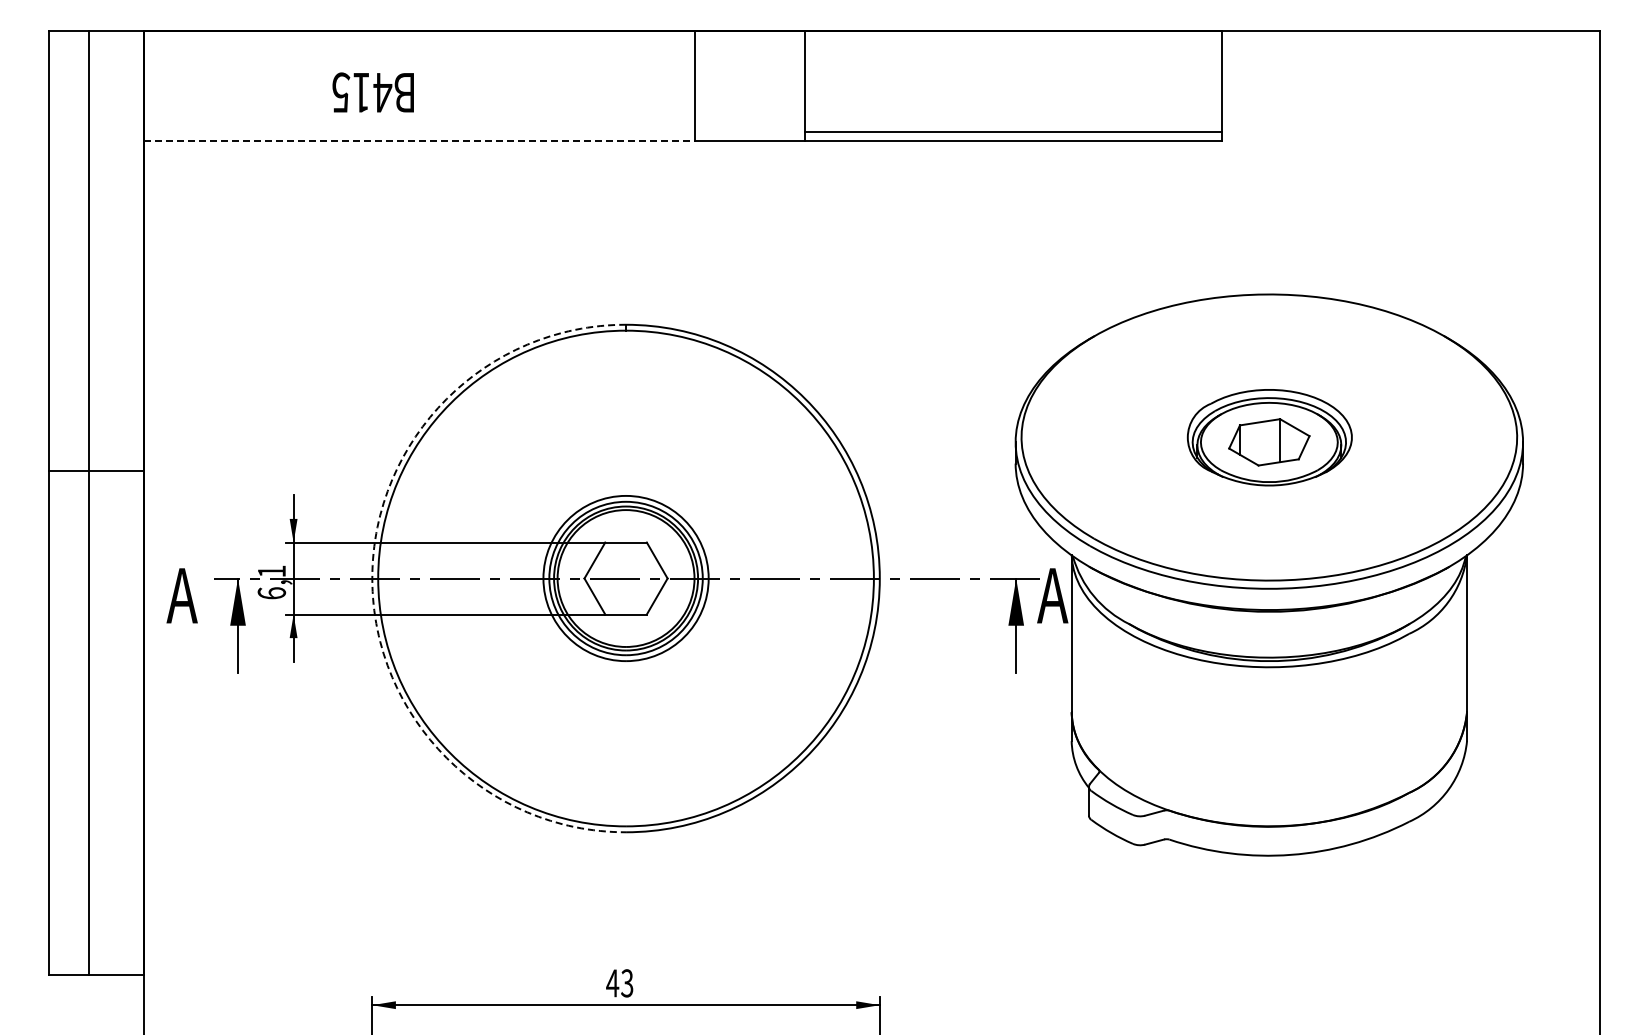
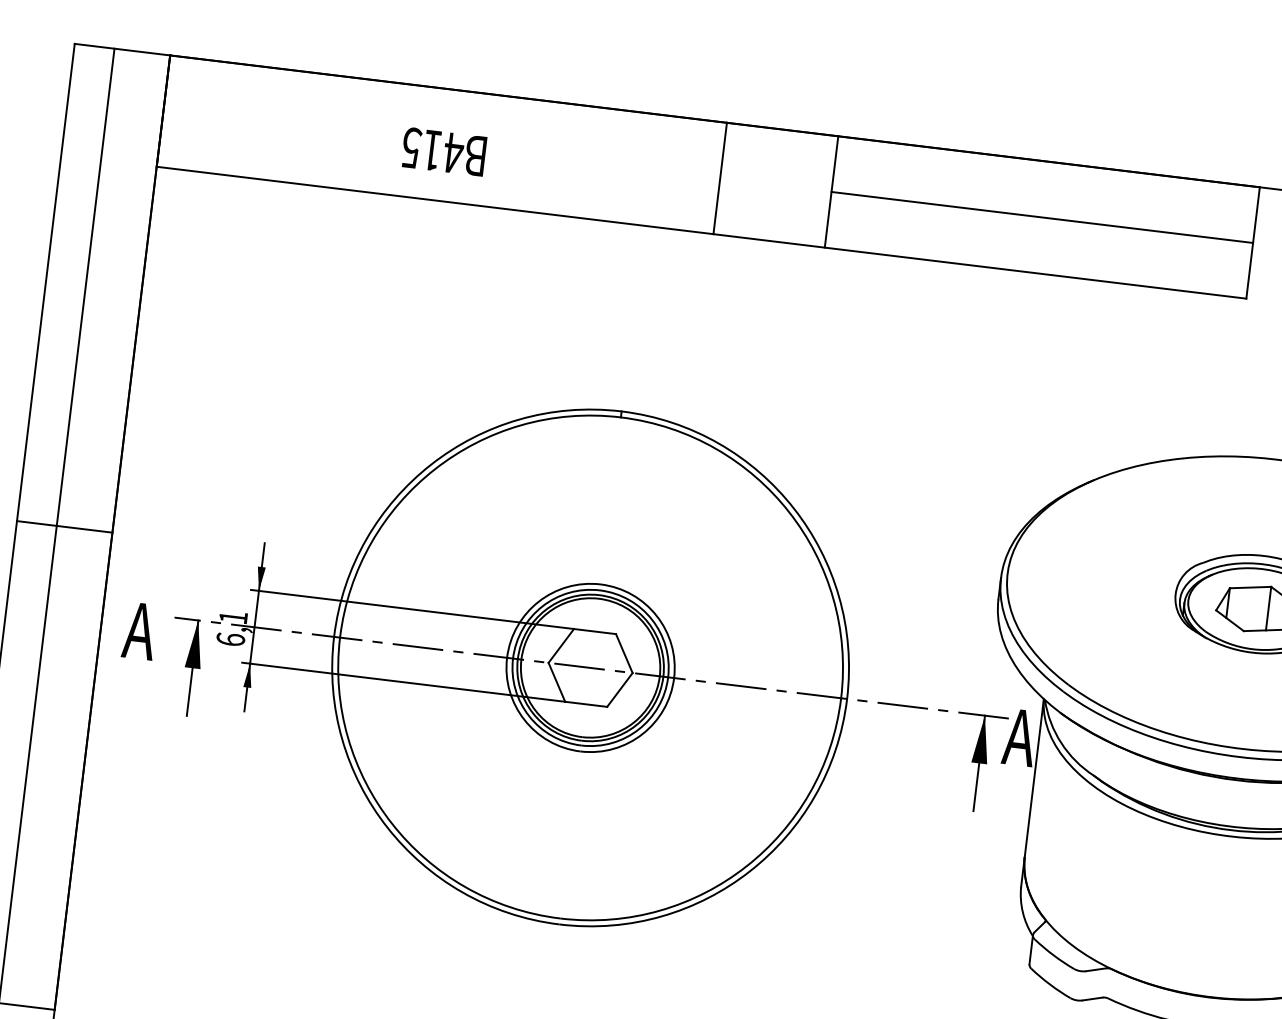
text: (372, 92) -> (443, 151), moved
line: (1012, 132) -> (1041, 217), moved
line: (419, 141) -> (435, 200), dashed -> solid
line: (96, 471) -> (64, 527), moved
arc: (372, 578) -> (334, 636), dashed -> solid

